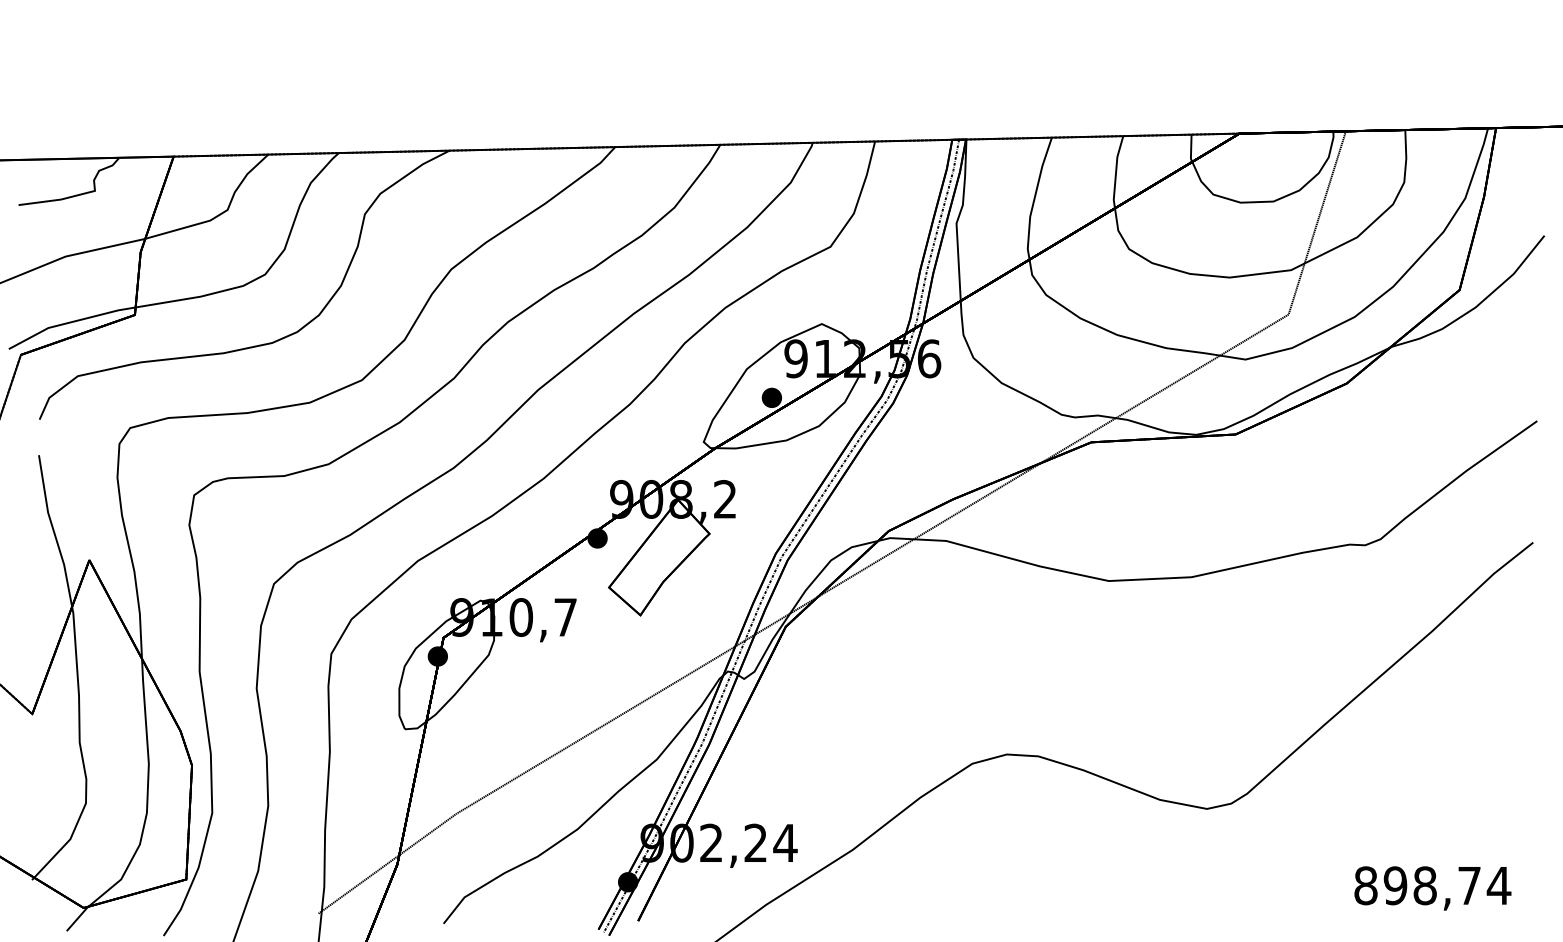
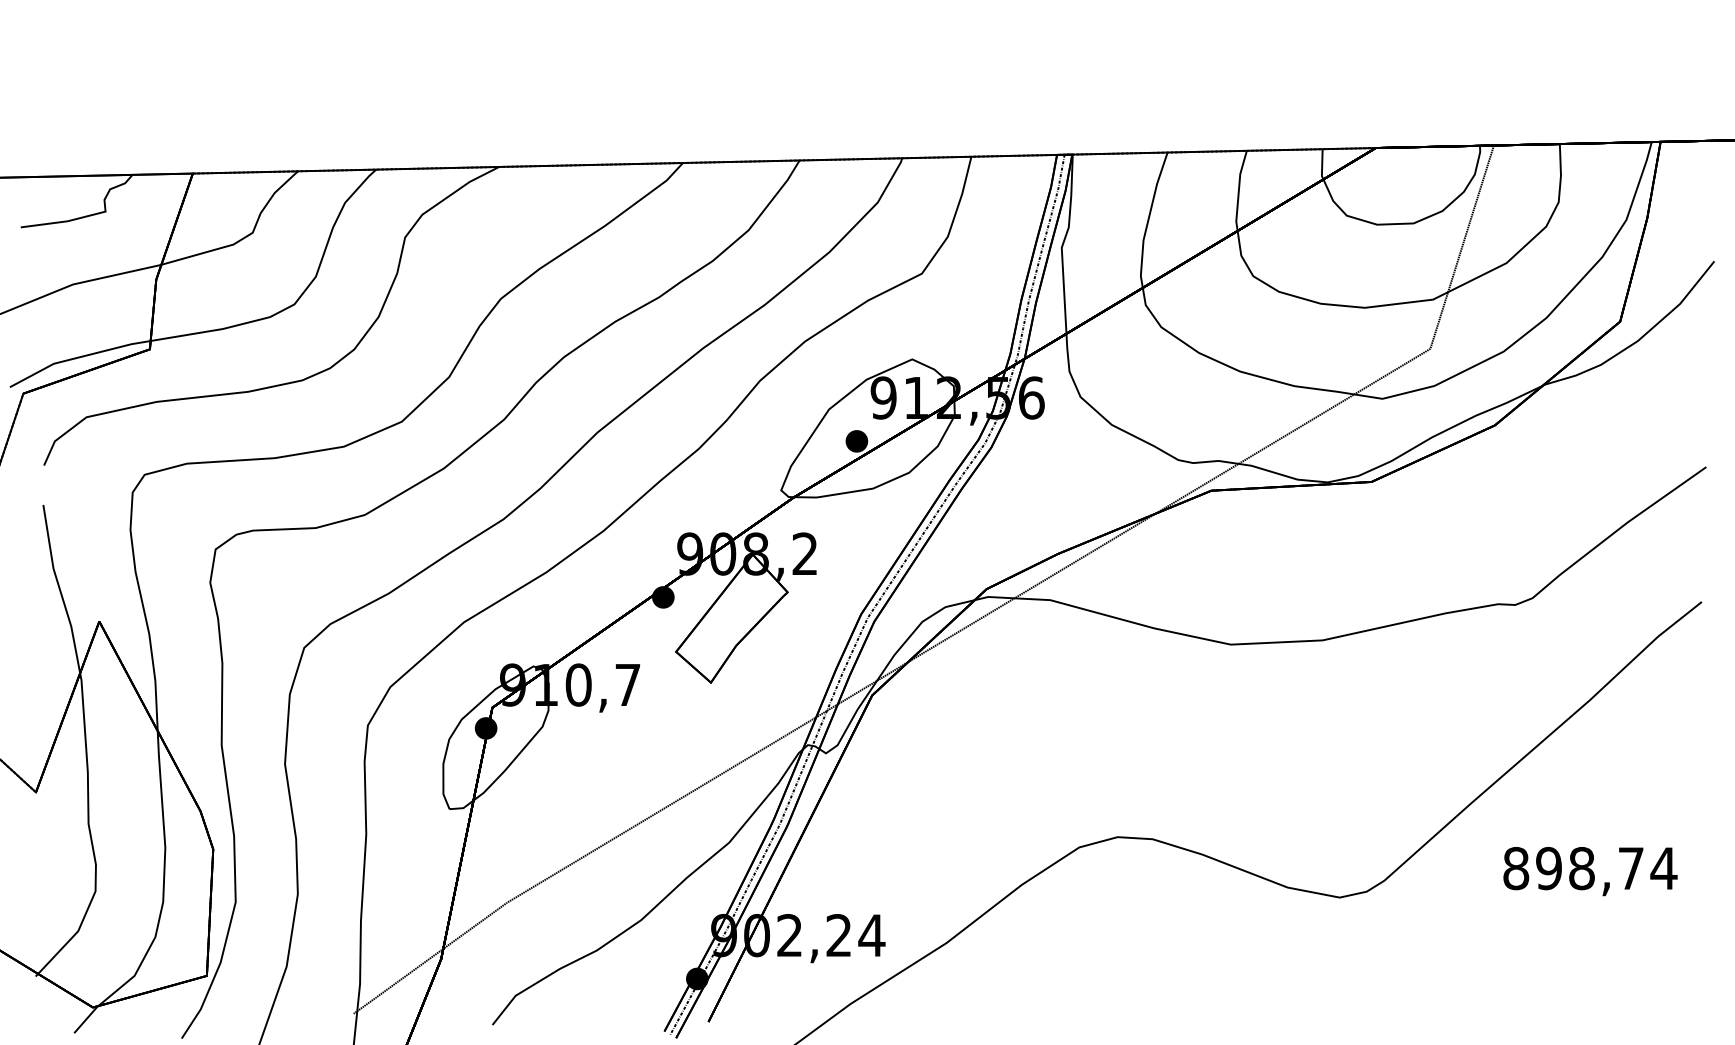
text: (1432, 888) -> (1590, 871), moved

